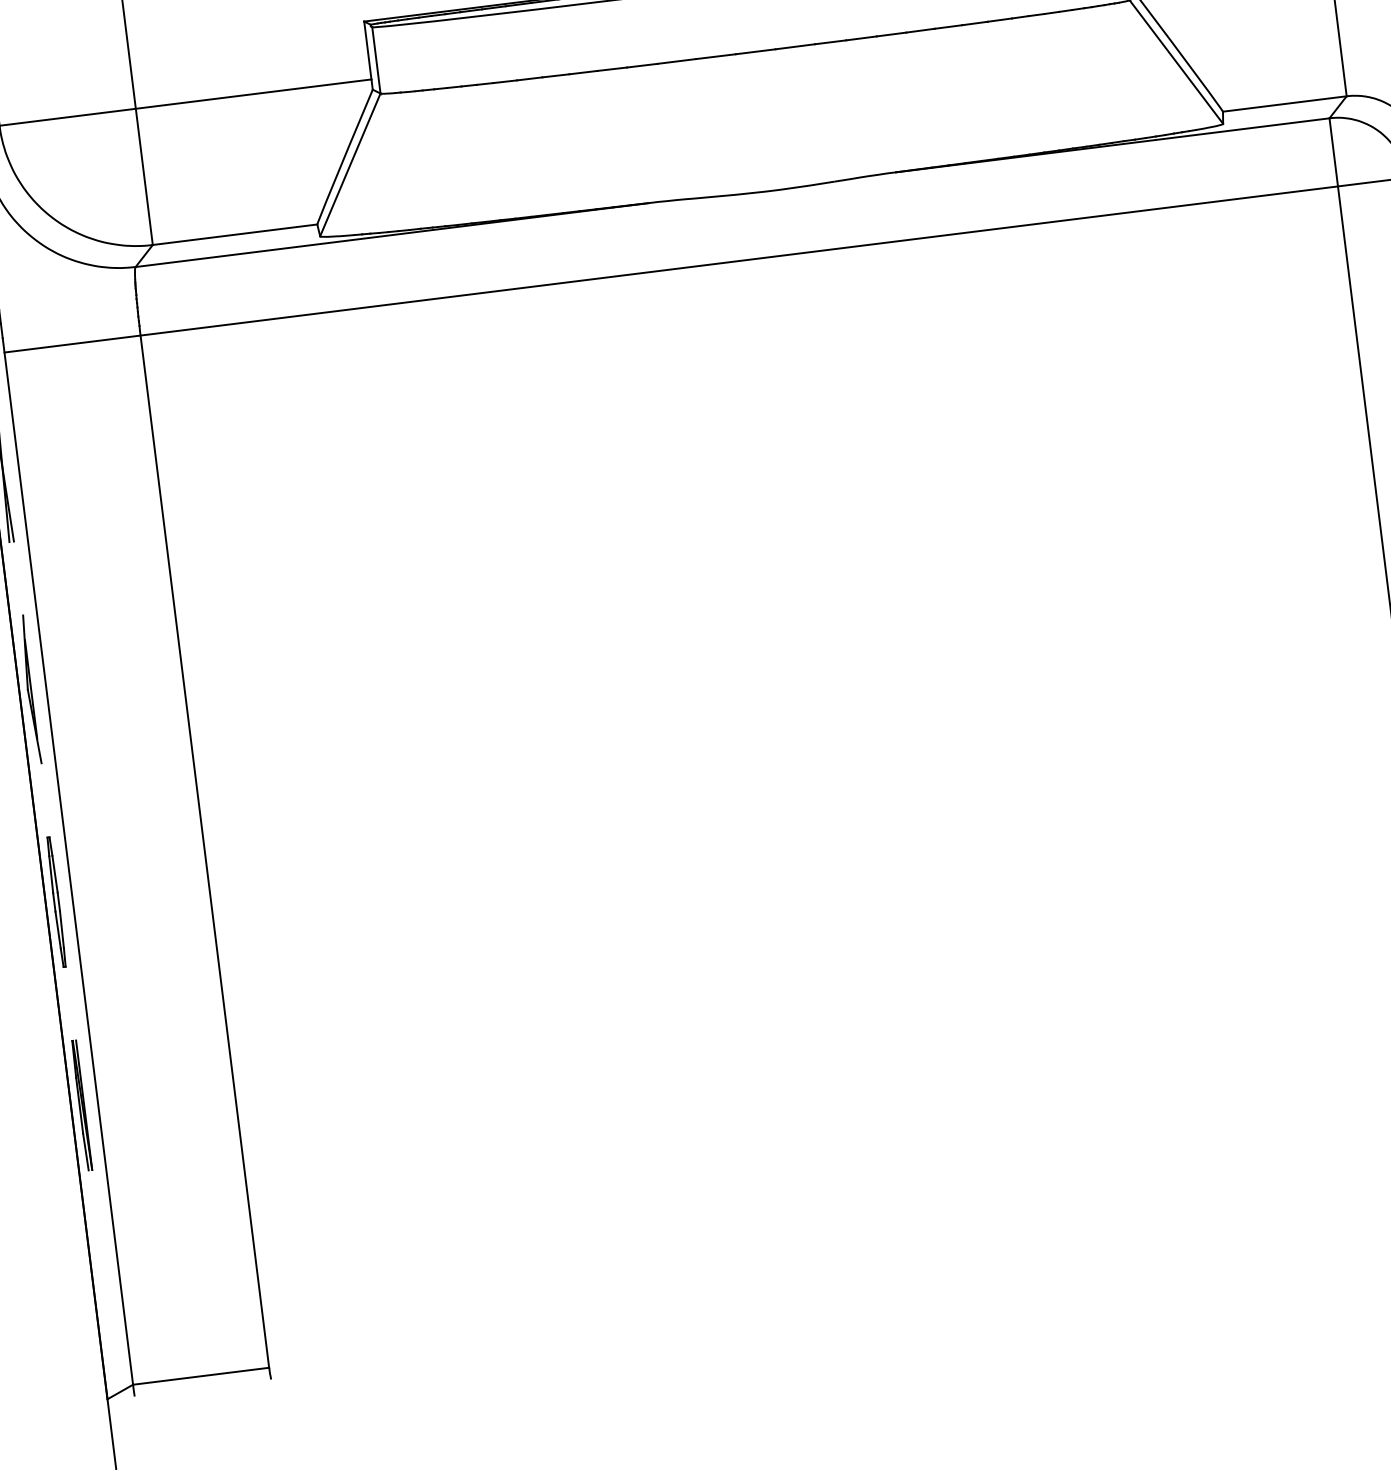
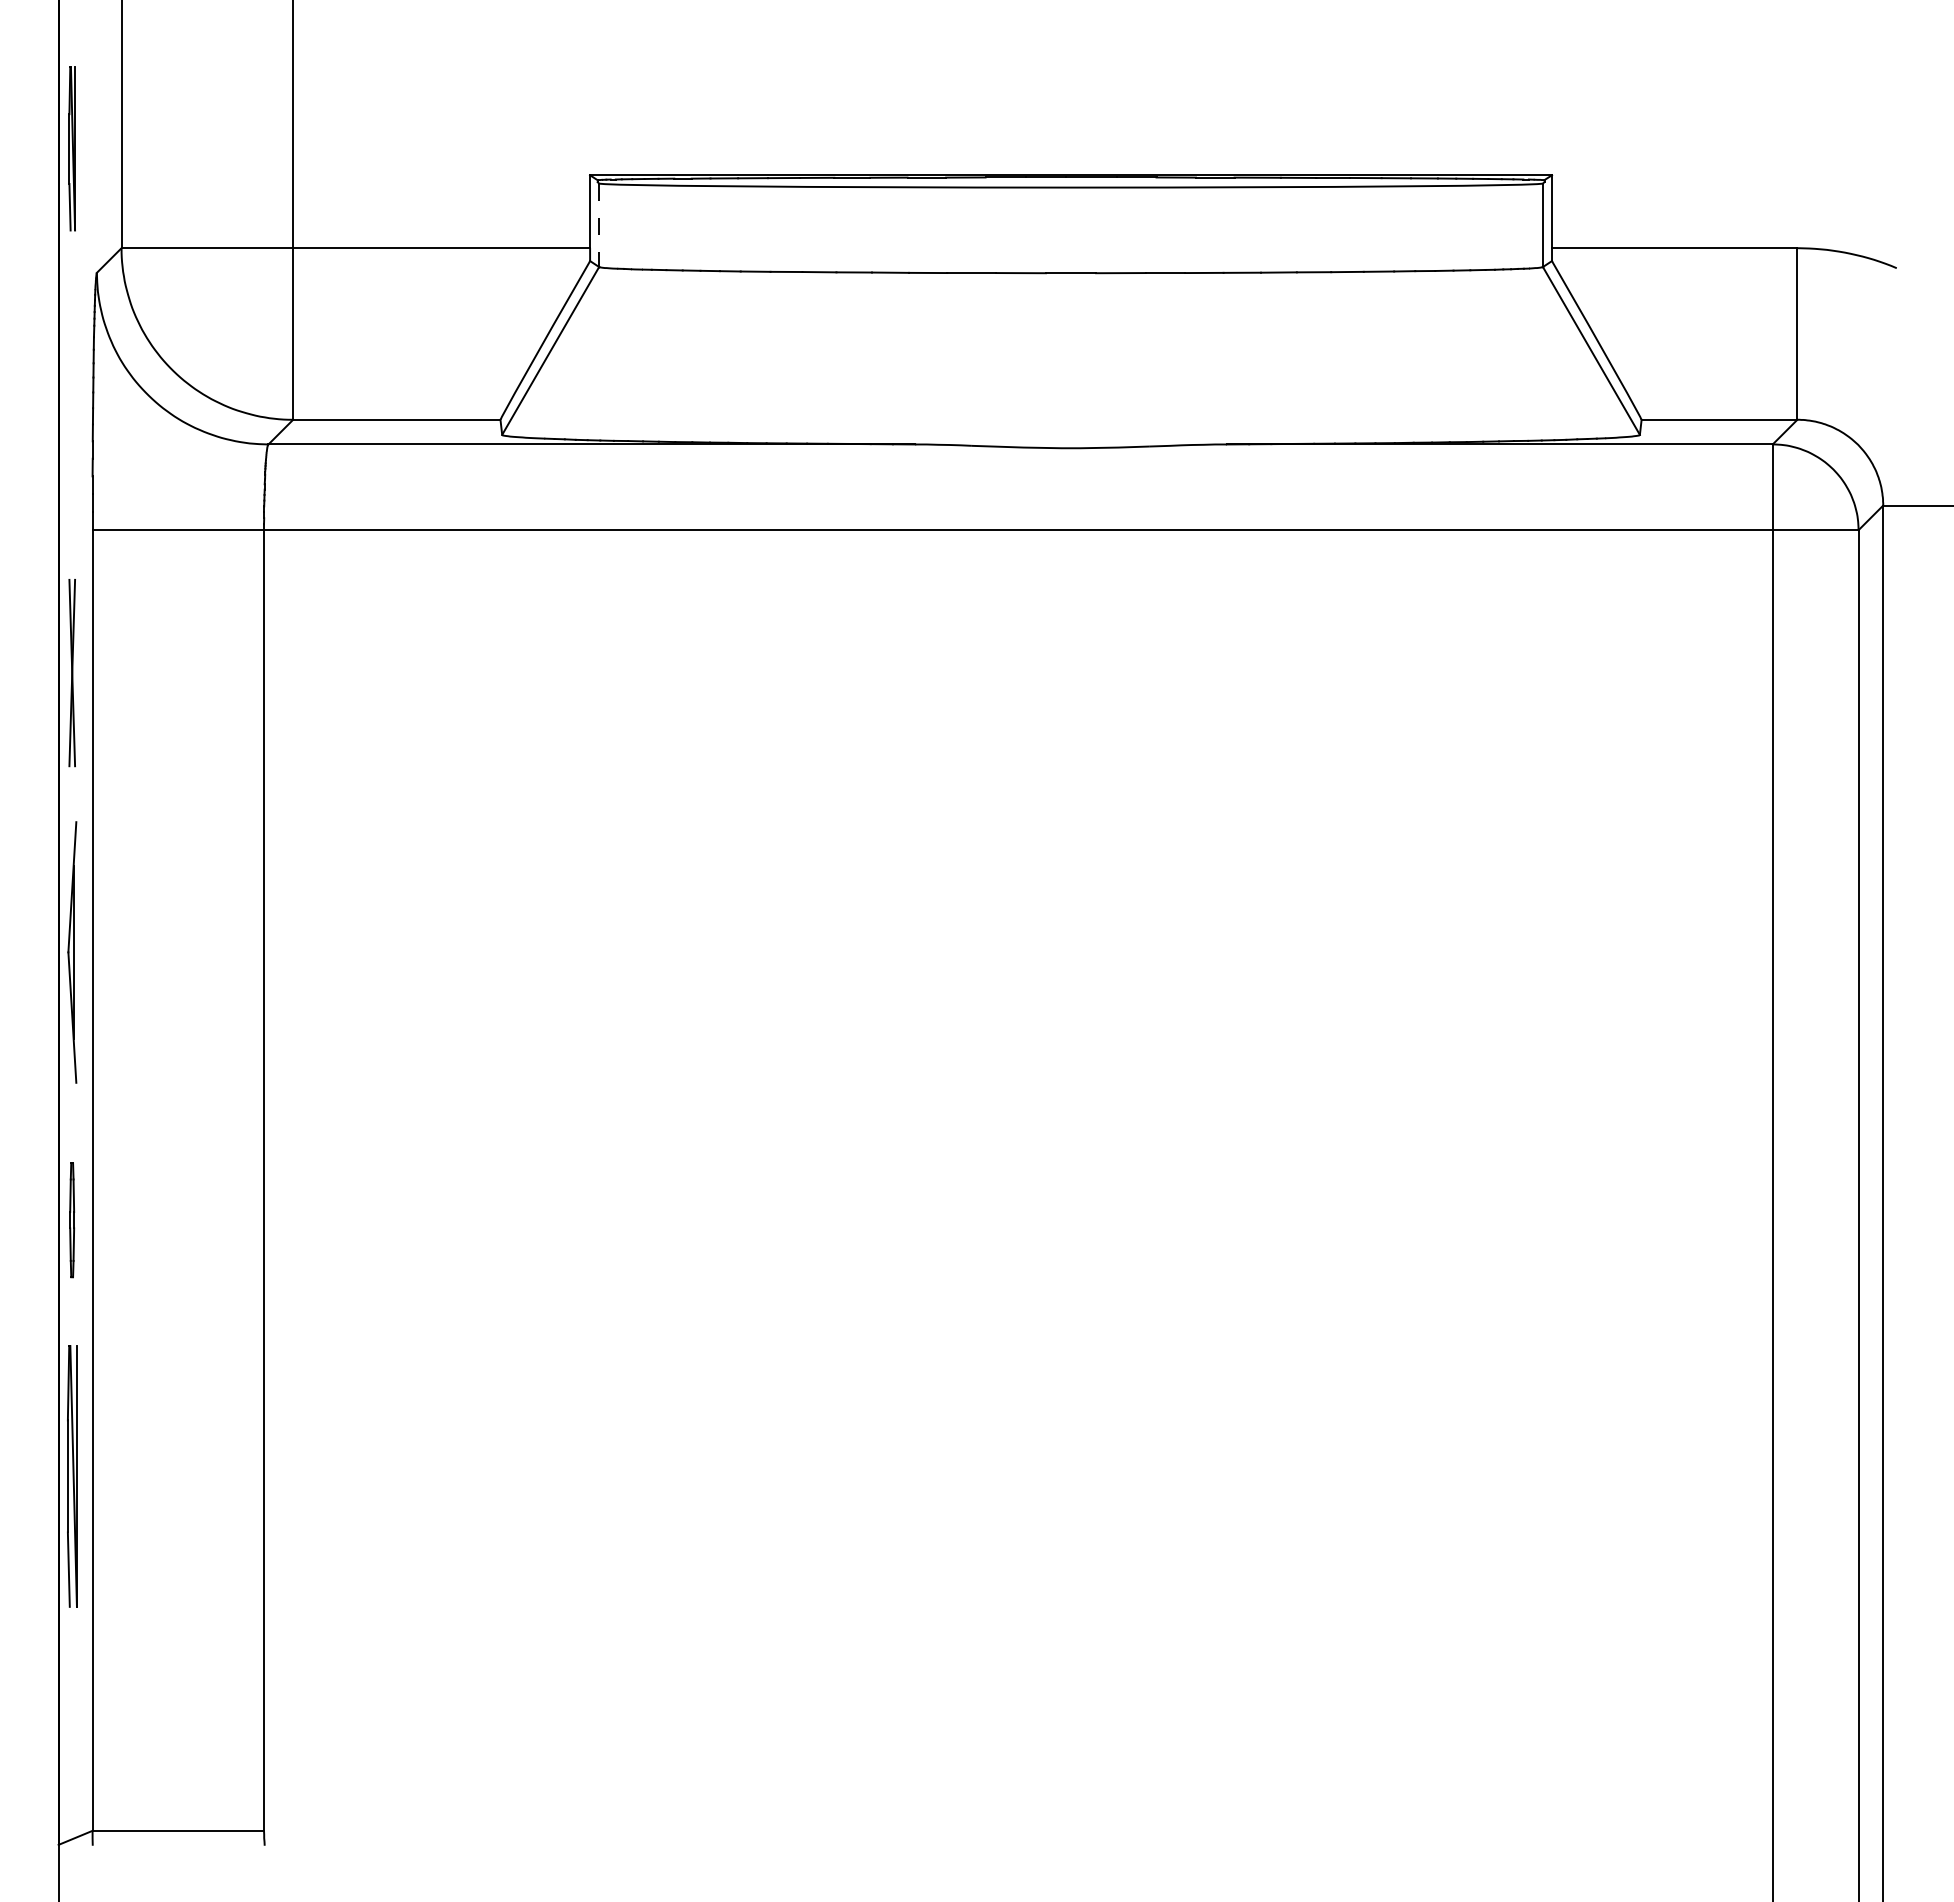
line: (376, 60) -> (599, 225), solid -> dashed
part: (29, 689) -> (71, 952), size x1.4
part: (55, 901) -> (71, 1219), size x0.7
part: (81, 1105) -> (71, 1476), size x1.6

